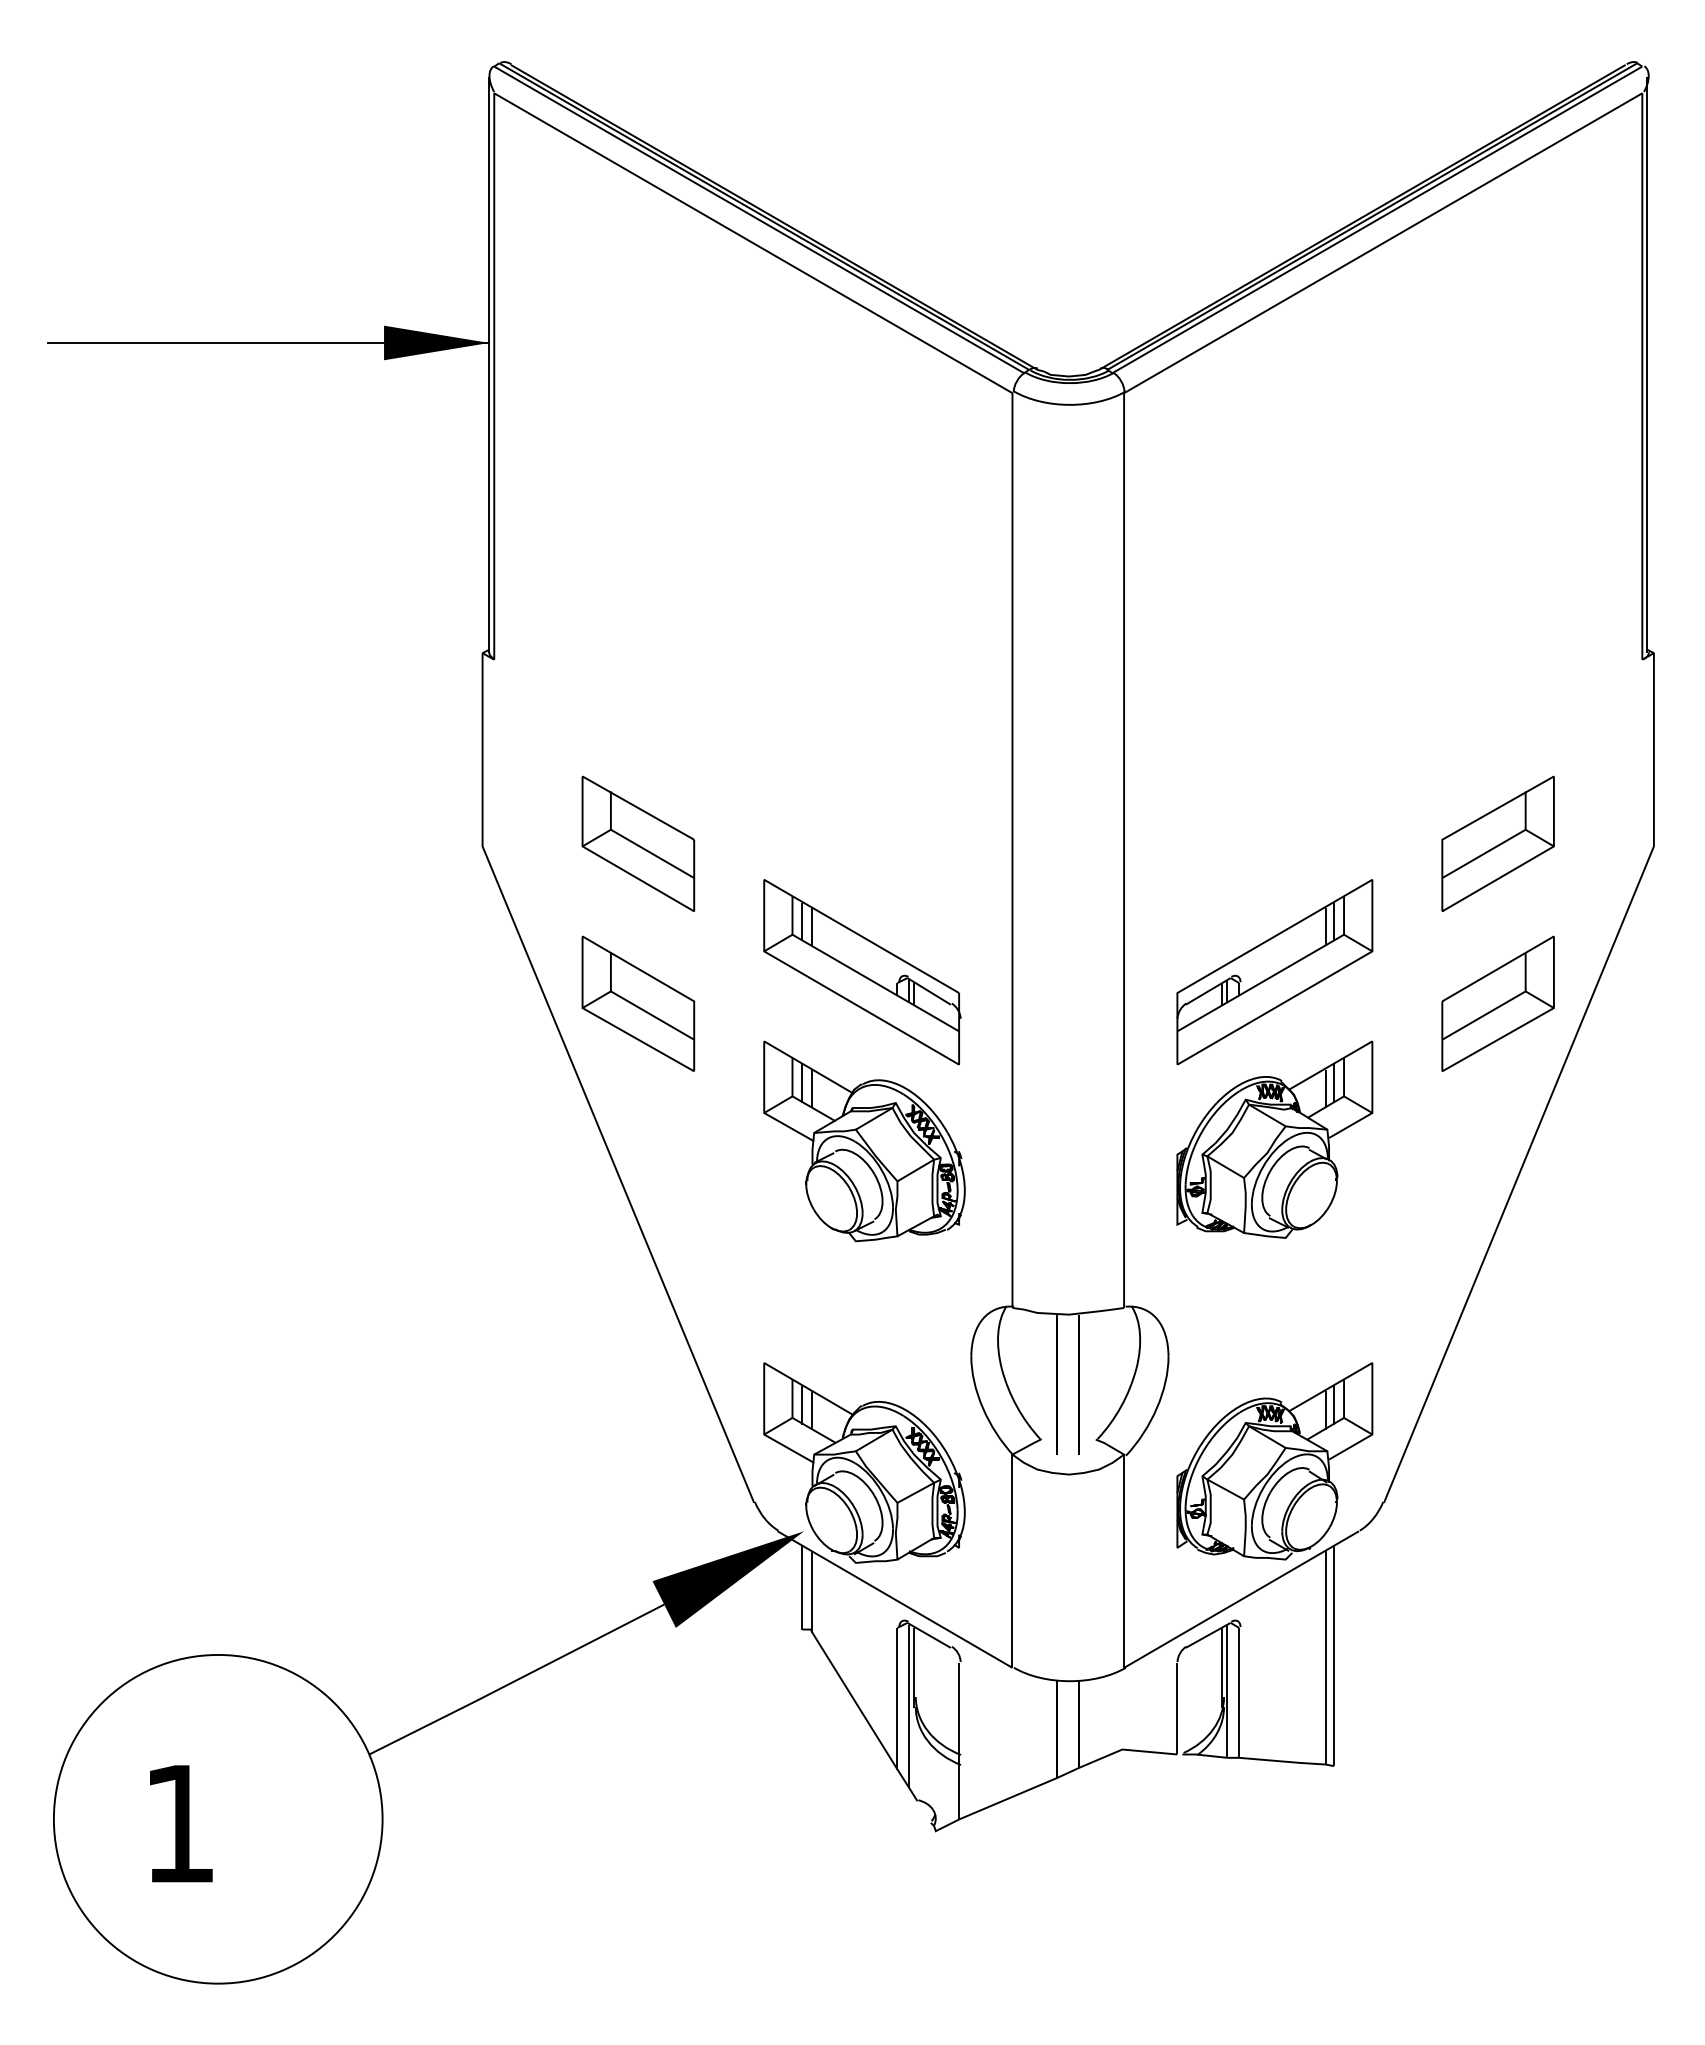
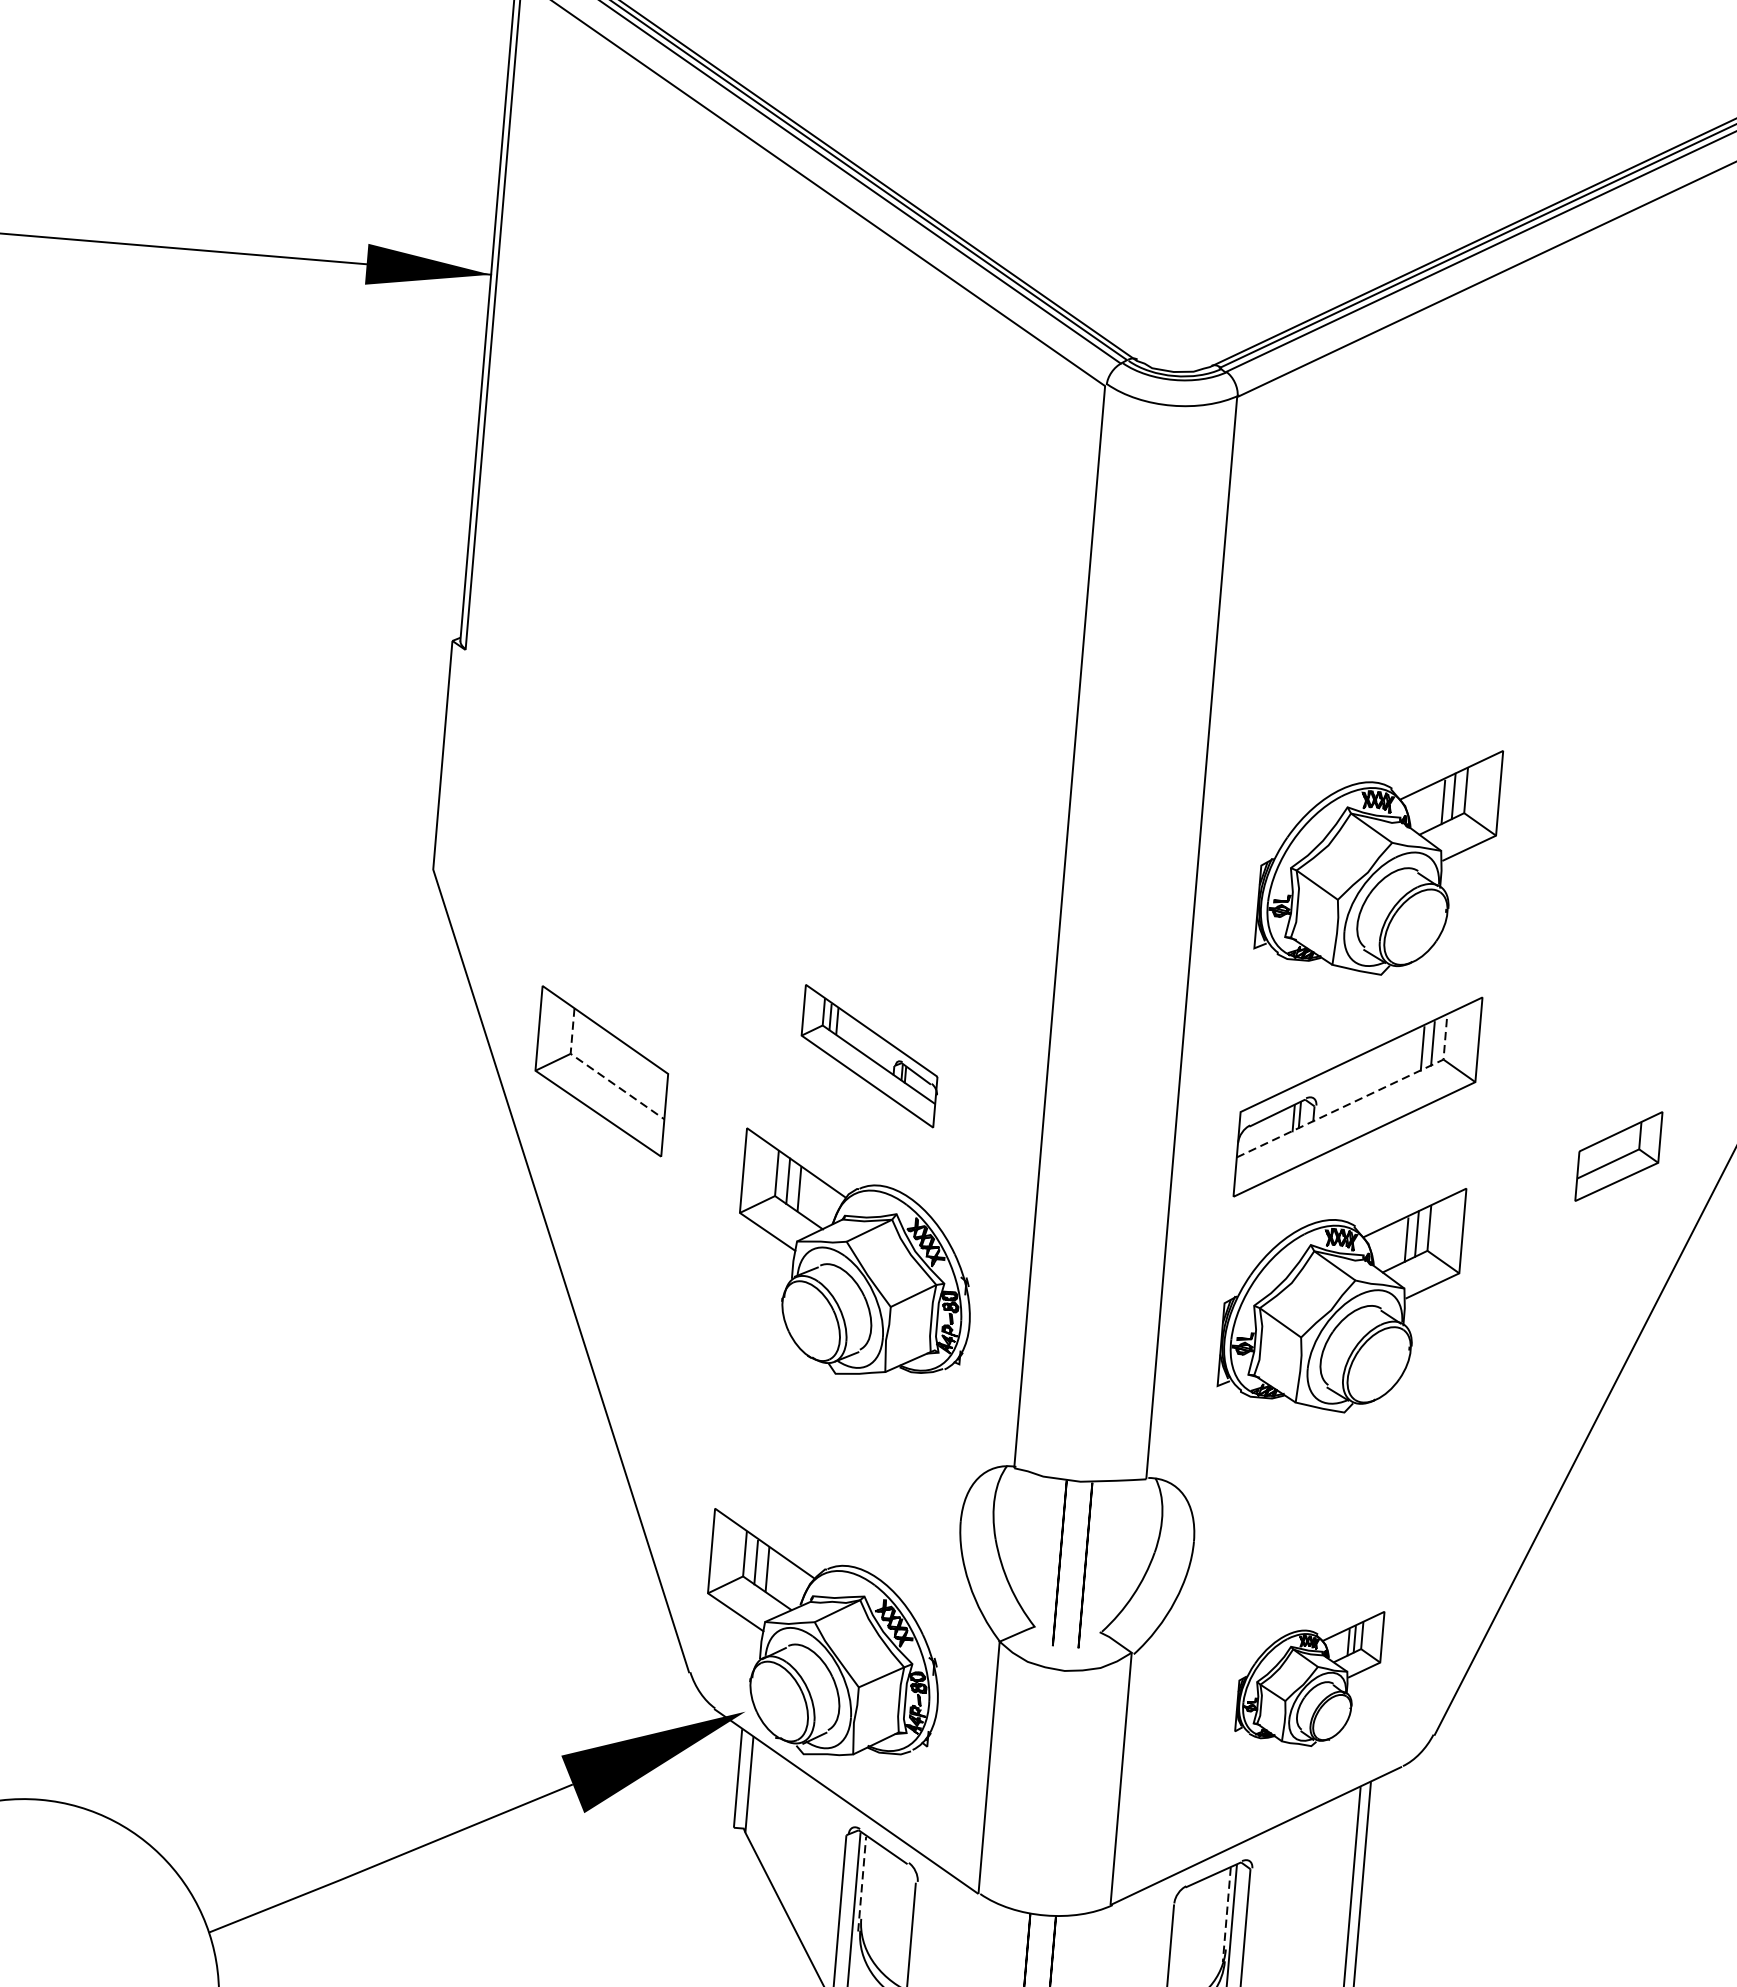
part: (1274, 769) -> (1377, 857), added
part: (638, 843) -> (617, 881), removed
part: (1497, 843) -> (1634, 966), removed
part: (862, 972) -> (870, 1056), size x0.6
line: (1278, 972) -> (1362, 1097), solid -> dashed
part: (1497, 1003) -> (1618, 1156), size x0.6
line: (635, 1005) -> (598, 1072), solid -> dashed
part: (1274, 1461) -> (1308, 1675), size x0.6
line: (914, 1667) -> (862, 1883), solid -> dashed
line: (1222, 1667) -> (1226, 1914), solid -> dashed

